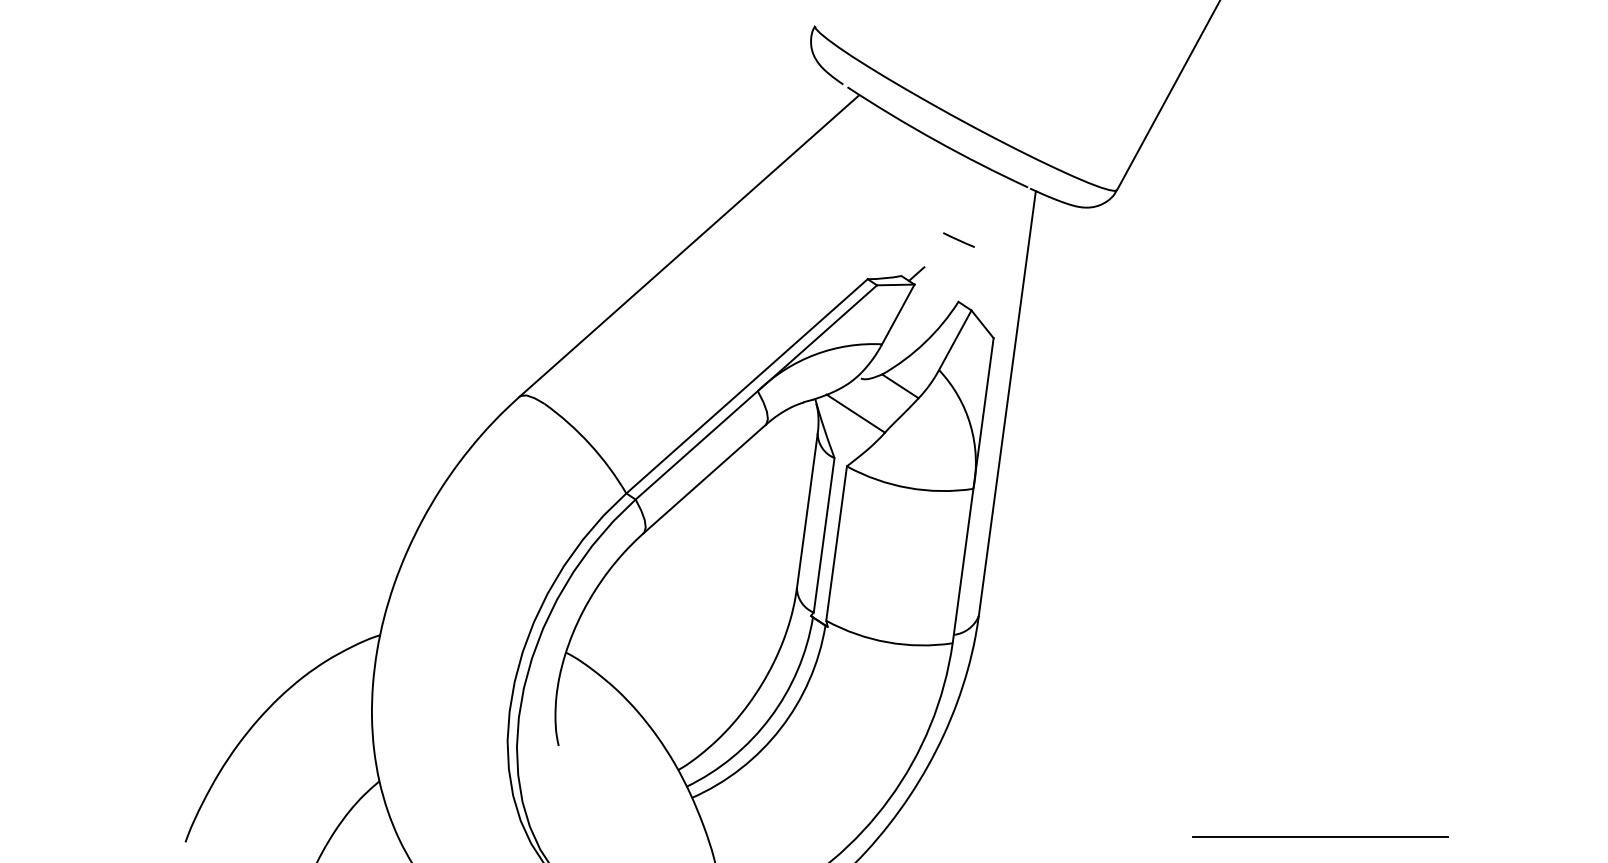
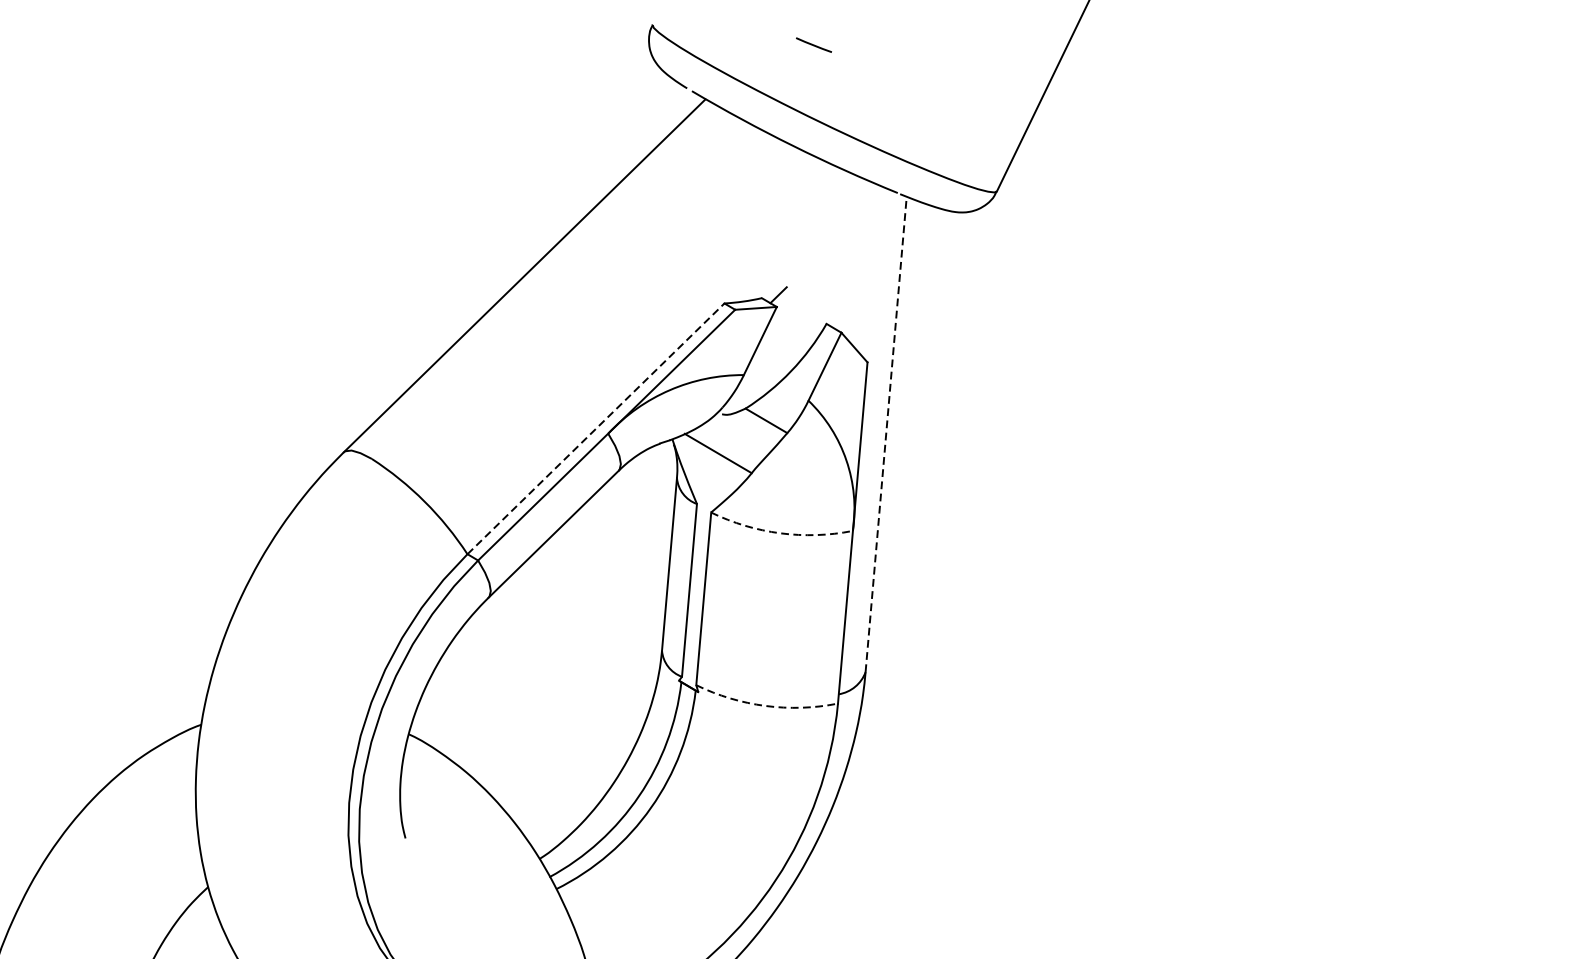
line: (958, 239) -> (813, 44), moved
line: (747, 385) -> (596, 427), solid -> dashed
line: (1007, 403) -> (886, 434), solid -> dashed
arc: (908, 487) -> (780, 532), solid -> dashed
arc: (887, 642) -> (765, 706), solid -> dashed
line: (1320, 837) -> (1256, 900), removed

